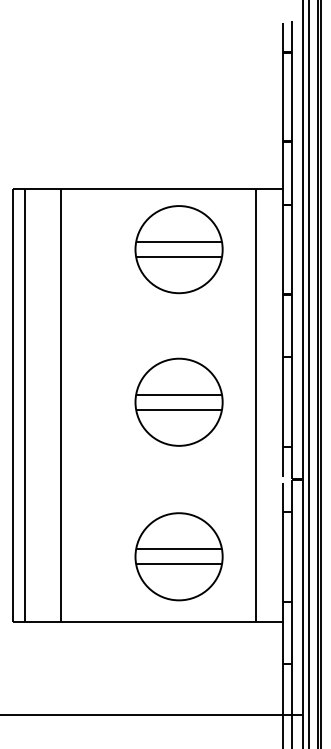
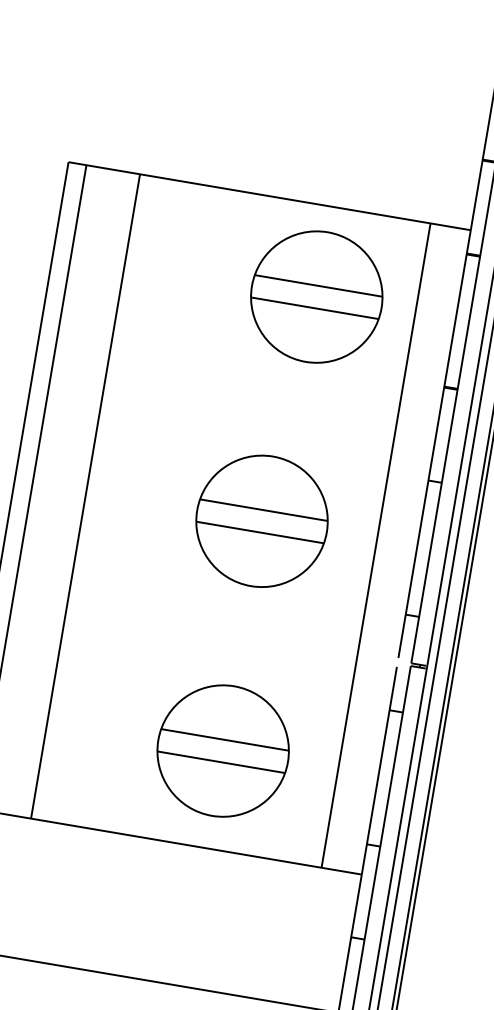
part: (178, 249) -> (315, 296), moved

